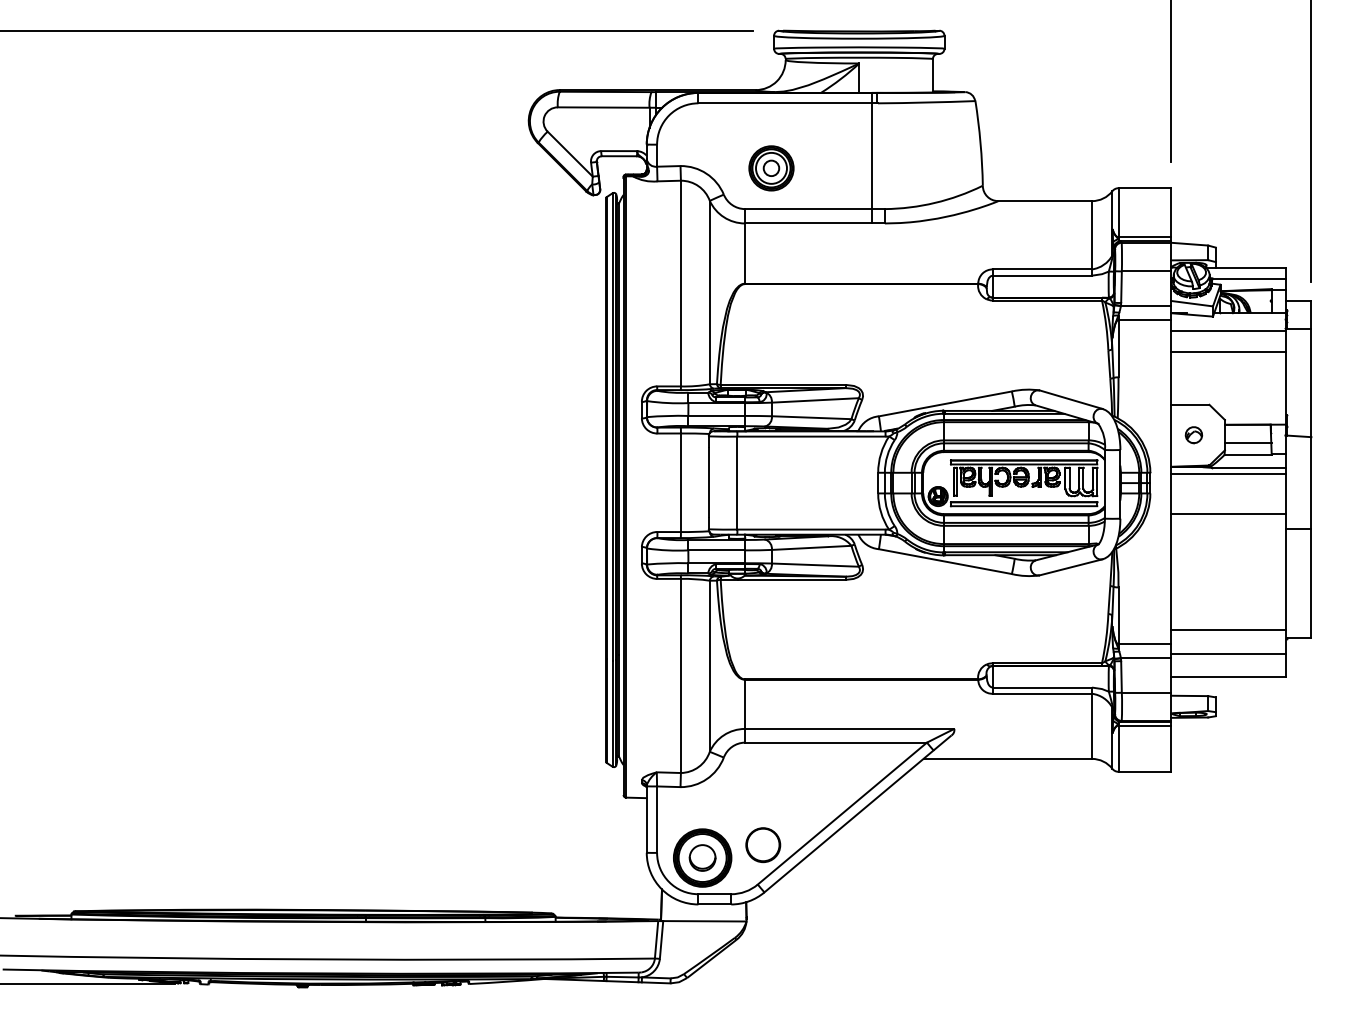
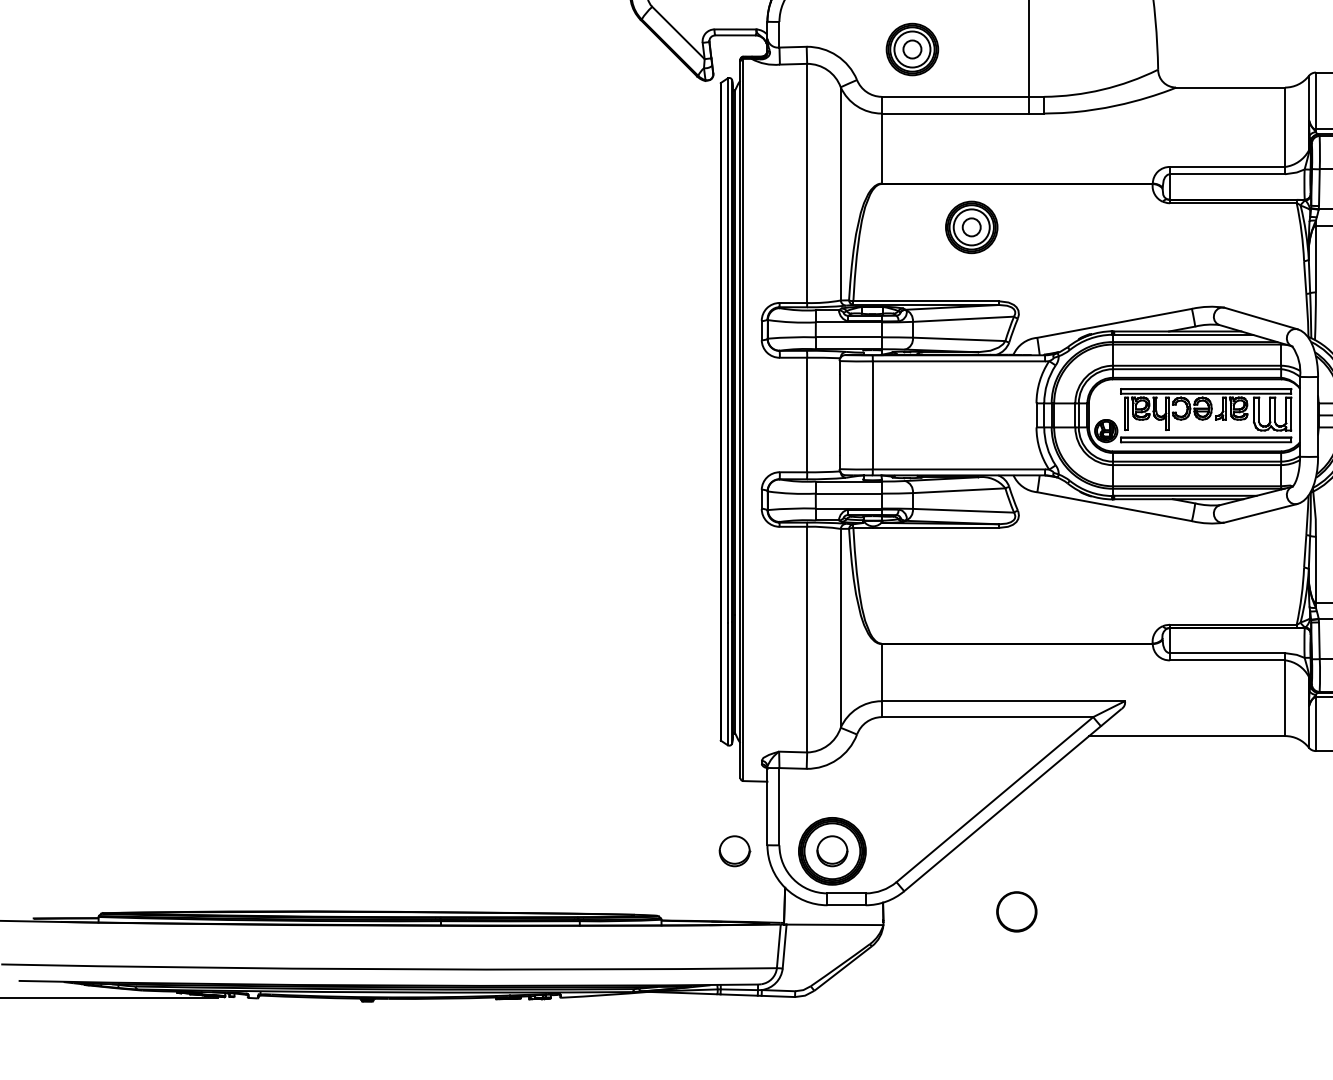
part: (822, 321) -> (971, 227), added
part: (763, 845) -> (1017, 912), moved
part: (618, 857) -> (734, 850), added

